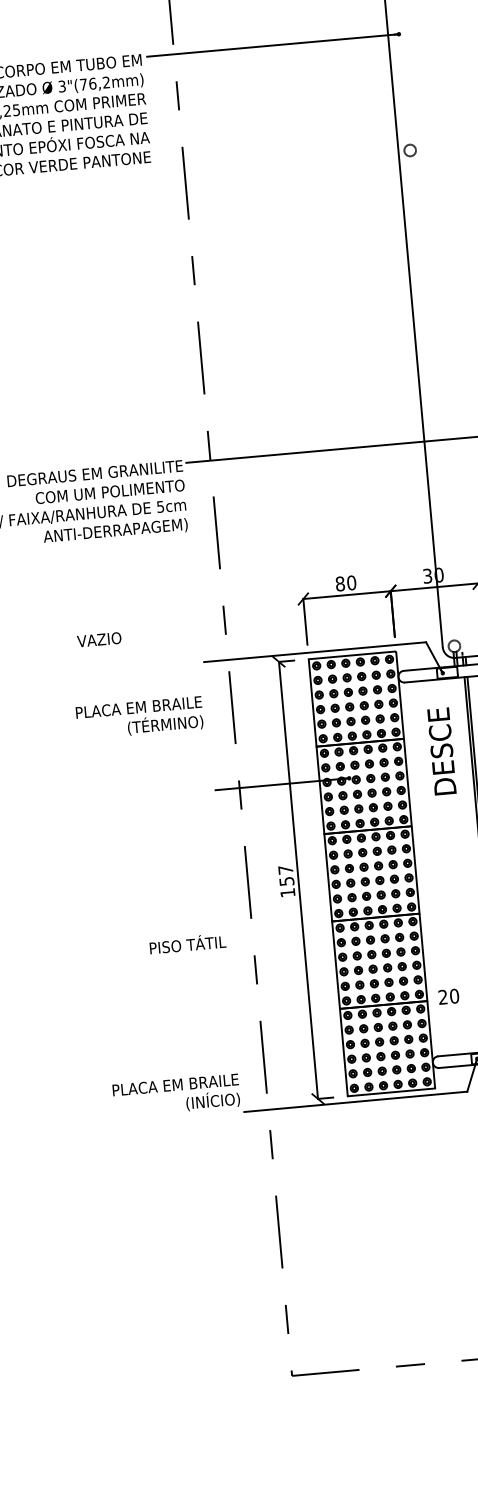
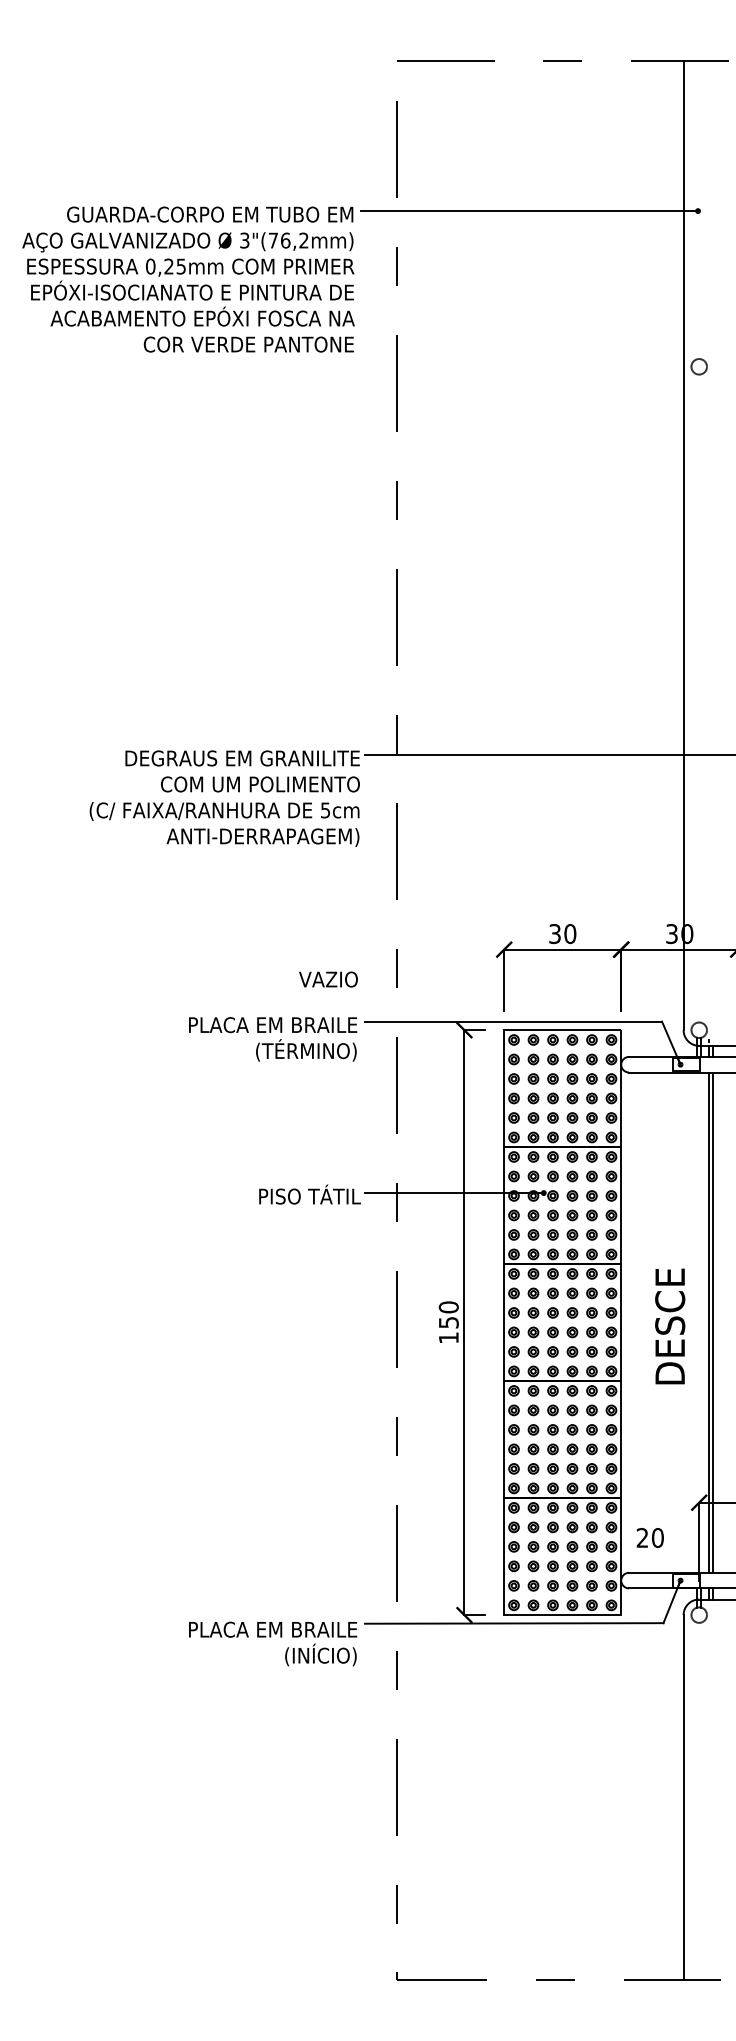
text: (339, 584) -> (554, 934), 80 -> 30
text: (99, 639) -> (328, 979), moved
text: (140, 718) -> (273, 1039), moved
text: (442, 751) -> (670, 1326), moved
text: (285, 870) -> (448, 1307), 157 -> 150
text: (187, 943) -> (309, 1194), moved
text: (448, 996) -> (649, 1537), moved
text: (176, 1095) -> (273, 1643), moved

